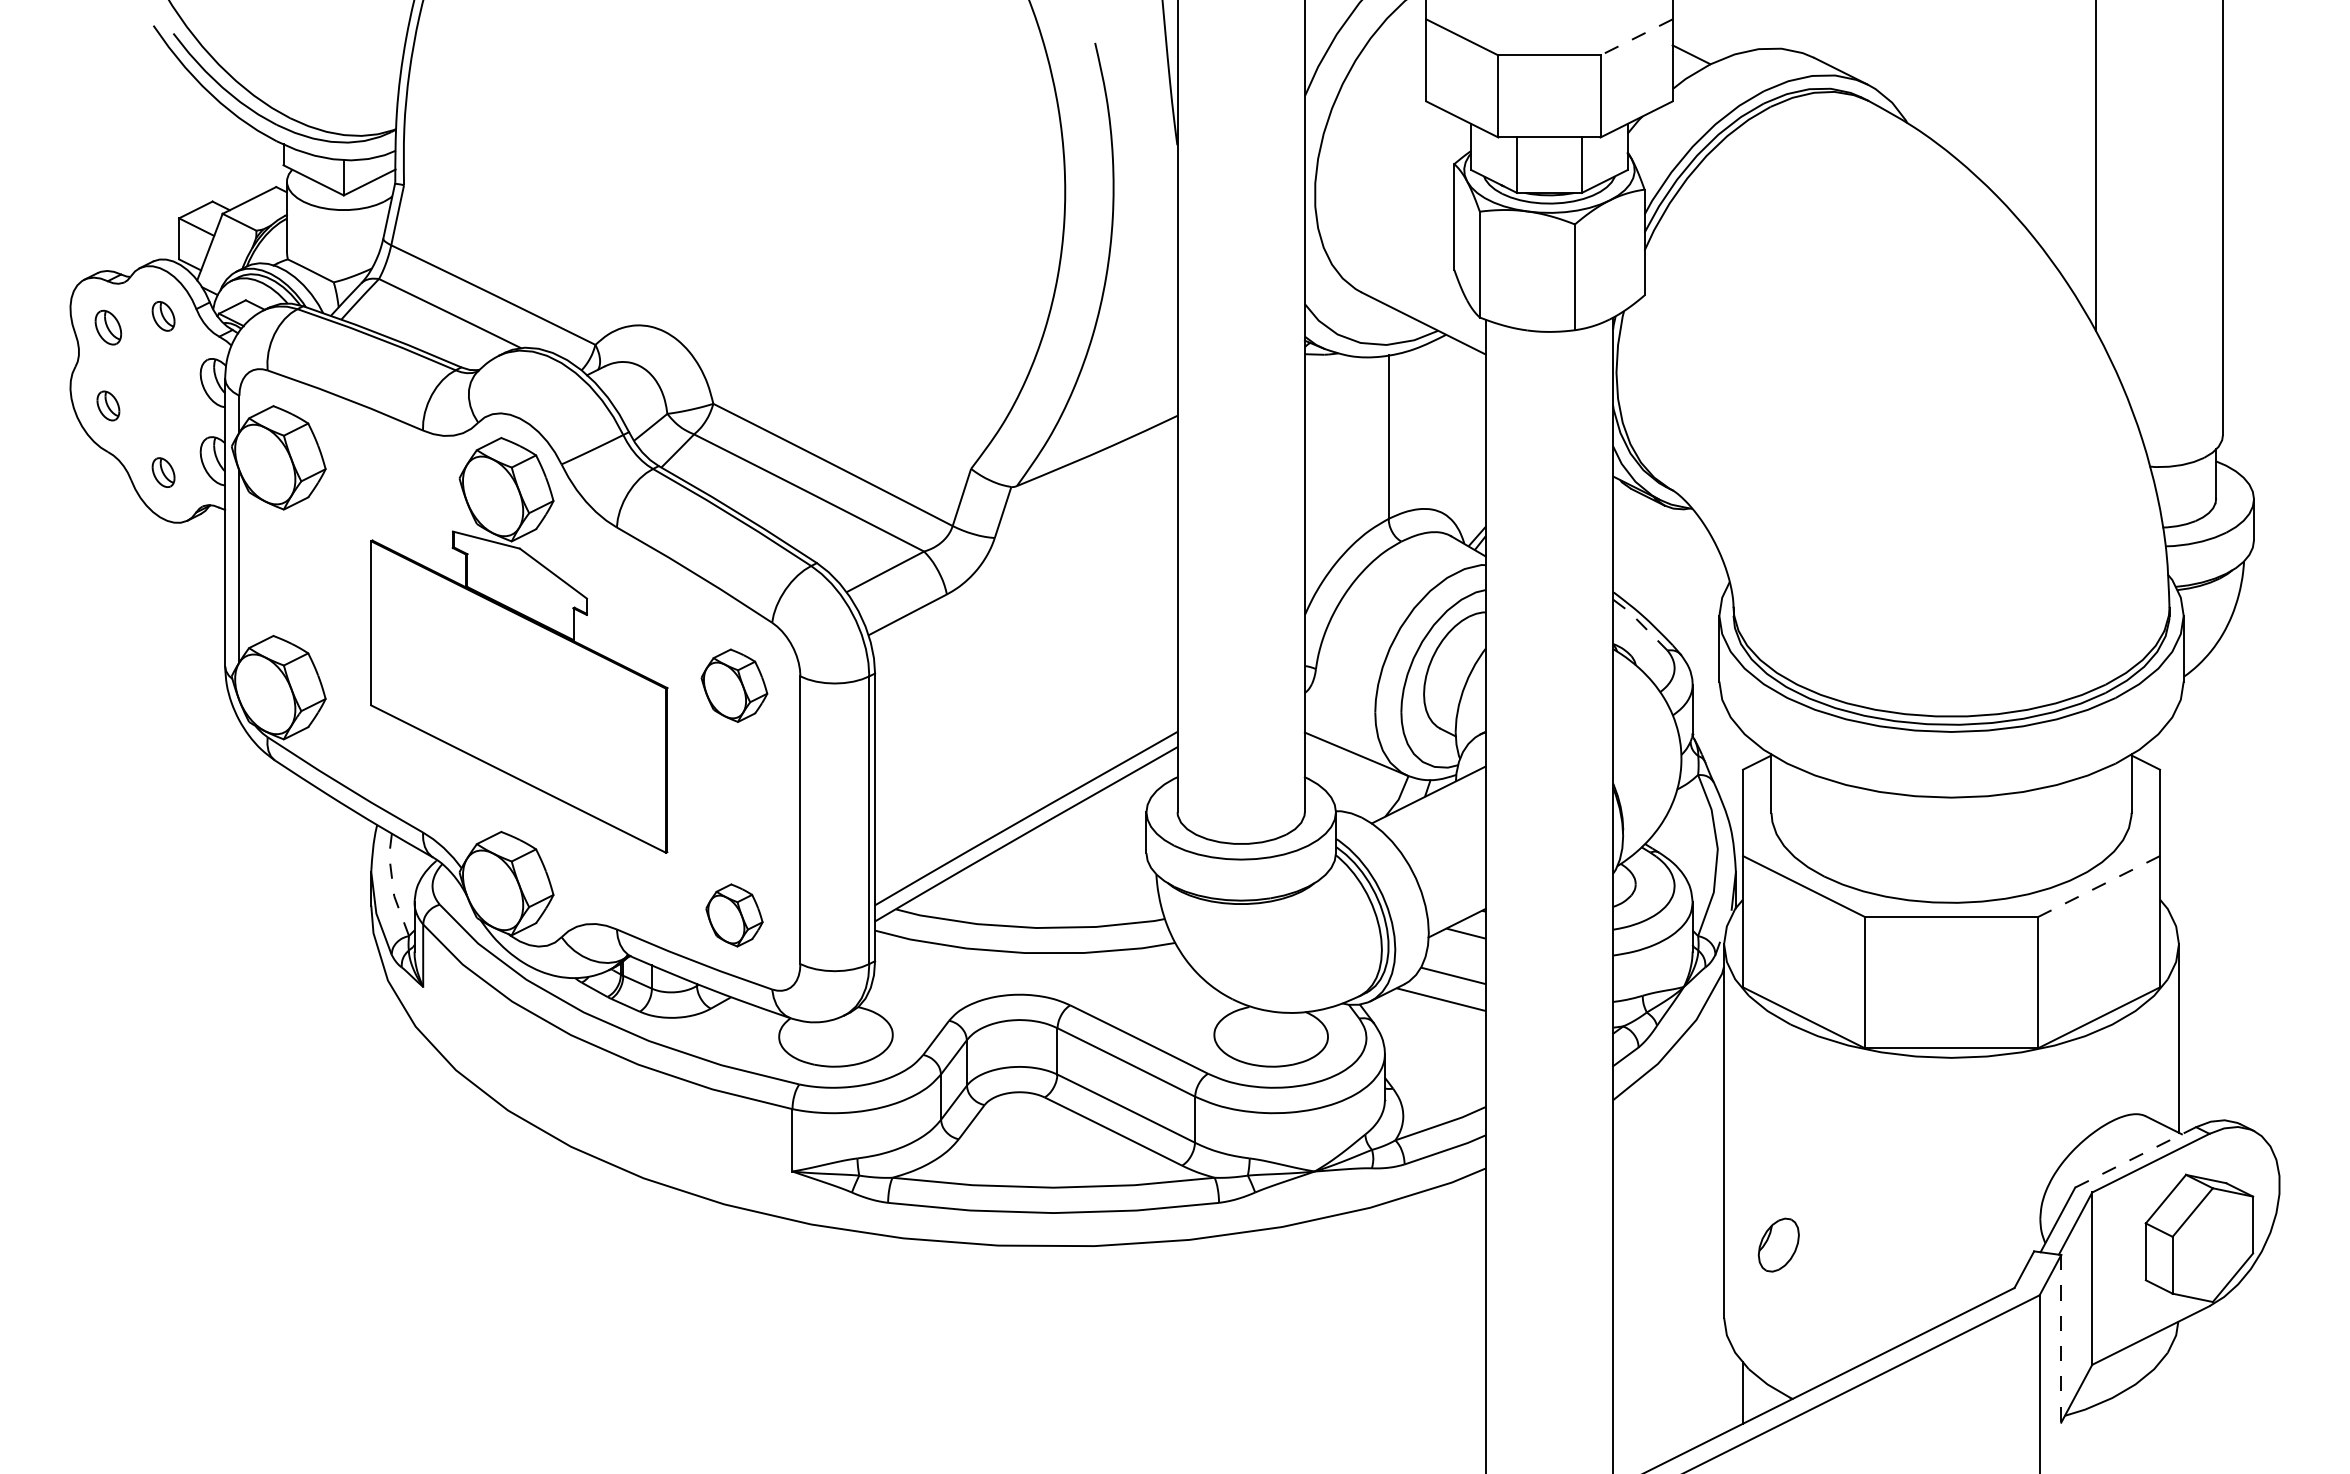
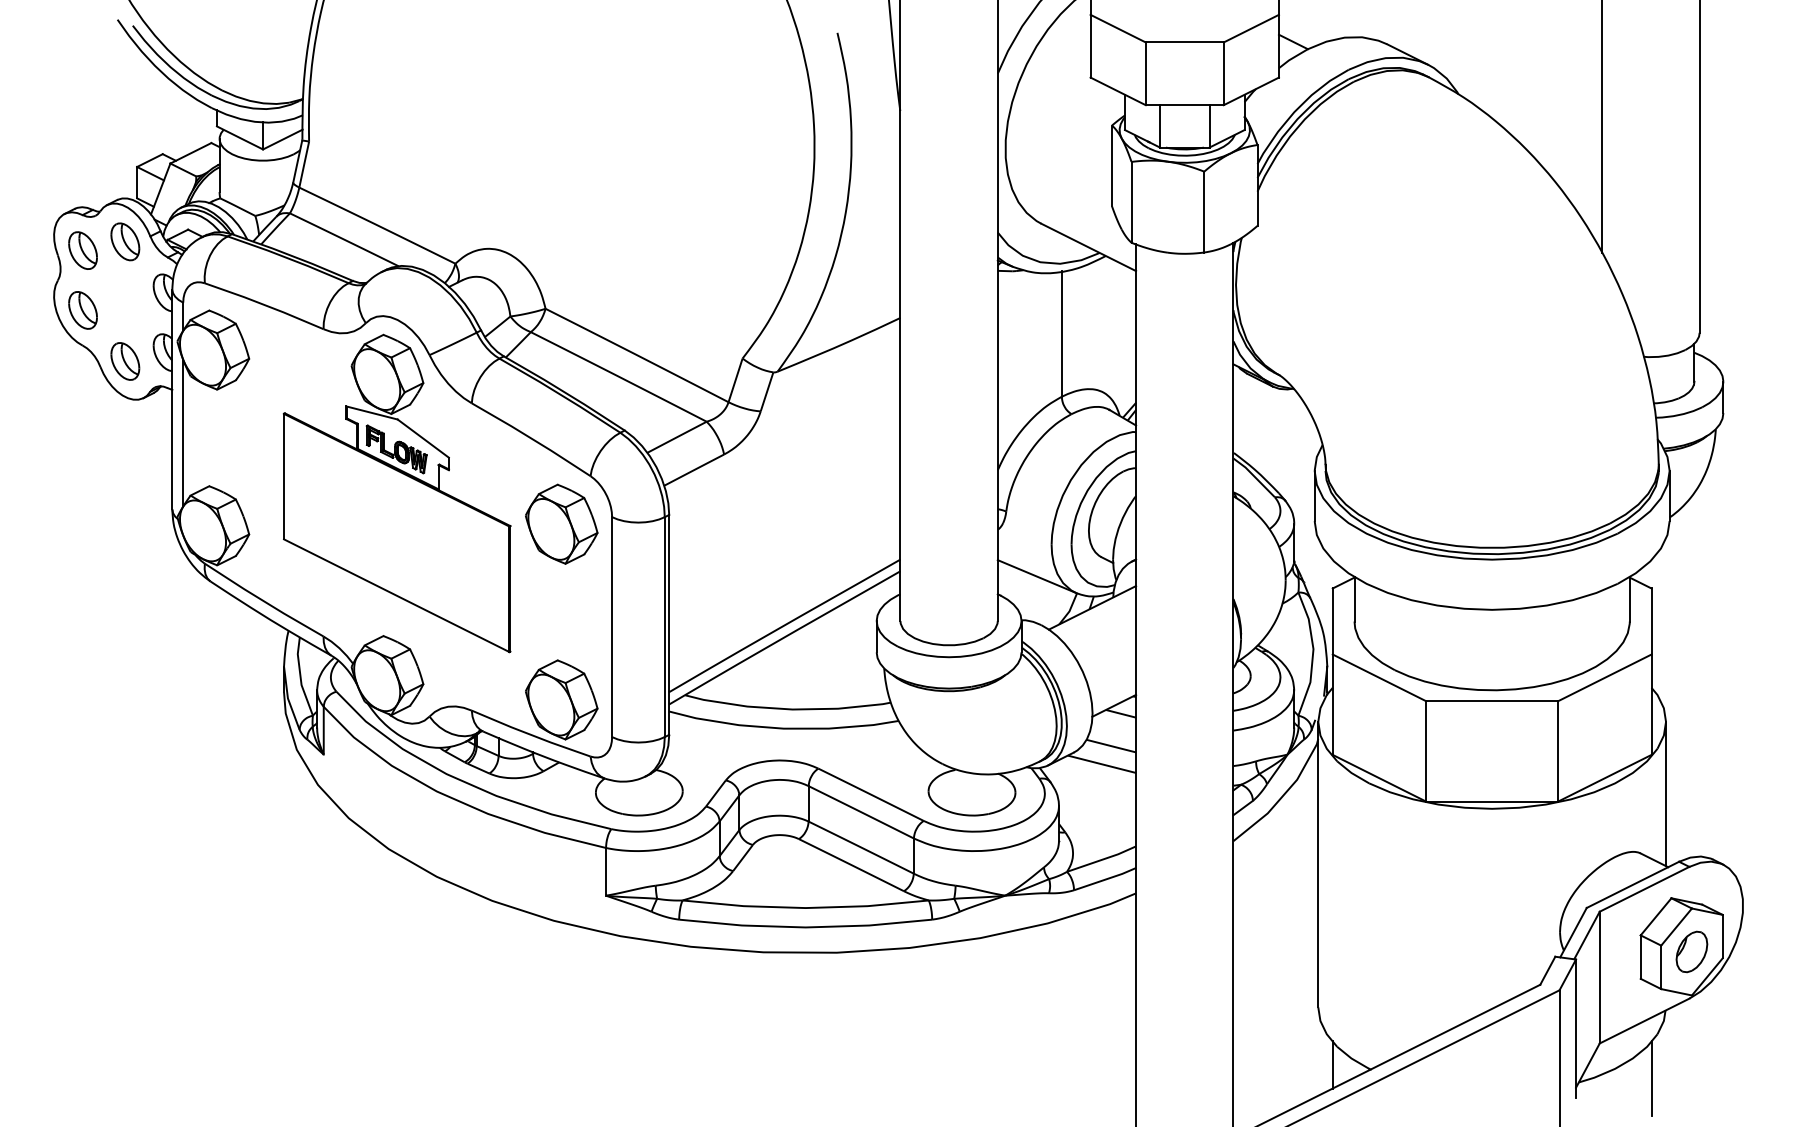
line: (1636, 37) -> (1251, 28), dashed -> solid
part: (163, 316) -> (125, 242), size x1.67
part: (108, 327) -> (83, 250), size x1.43
part: (108, 405) -> (83, 310), size x1.67
part: (163, 472) -> (125, 361), size x1.67
part: (518, 587) -> (396, 449), added
line: (1640, 623) -> (1254, 476), dashed -> solid
part: (734, 685) -> (561, 524), size x1.43
line: (392, 886) -> (300, 677), dashed -> solid
line: (2098, 886) -> (1604, 677), dashed -> solid
part: (734, 915) -> (561, 699), size x1.67
line: (2135, 1157) -> (1632, 884), dashed -> solid
part: (1778, 1244) -> (1691, 951), moved
line: (2061, 1345) -> (1576, 1028), dashed -> solid
line: (2160, 1410) -> (1651, 1078), added

